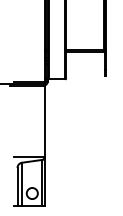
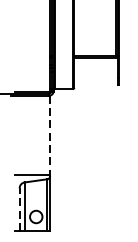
line: (44, 120) -> (49, 135), solid -> dashed
line: (17, 186) -> (19, 209), solid -> dashed

